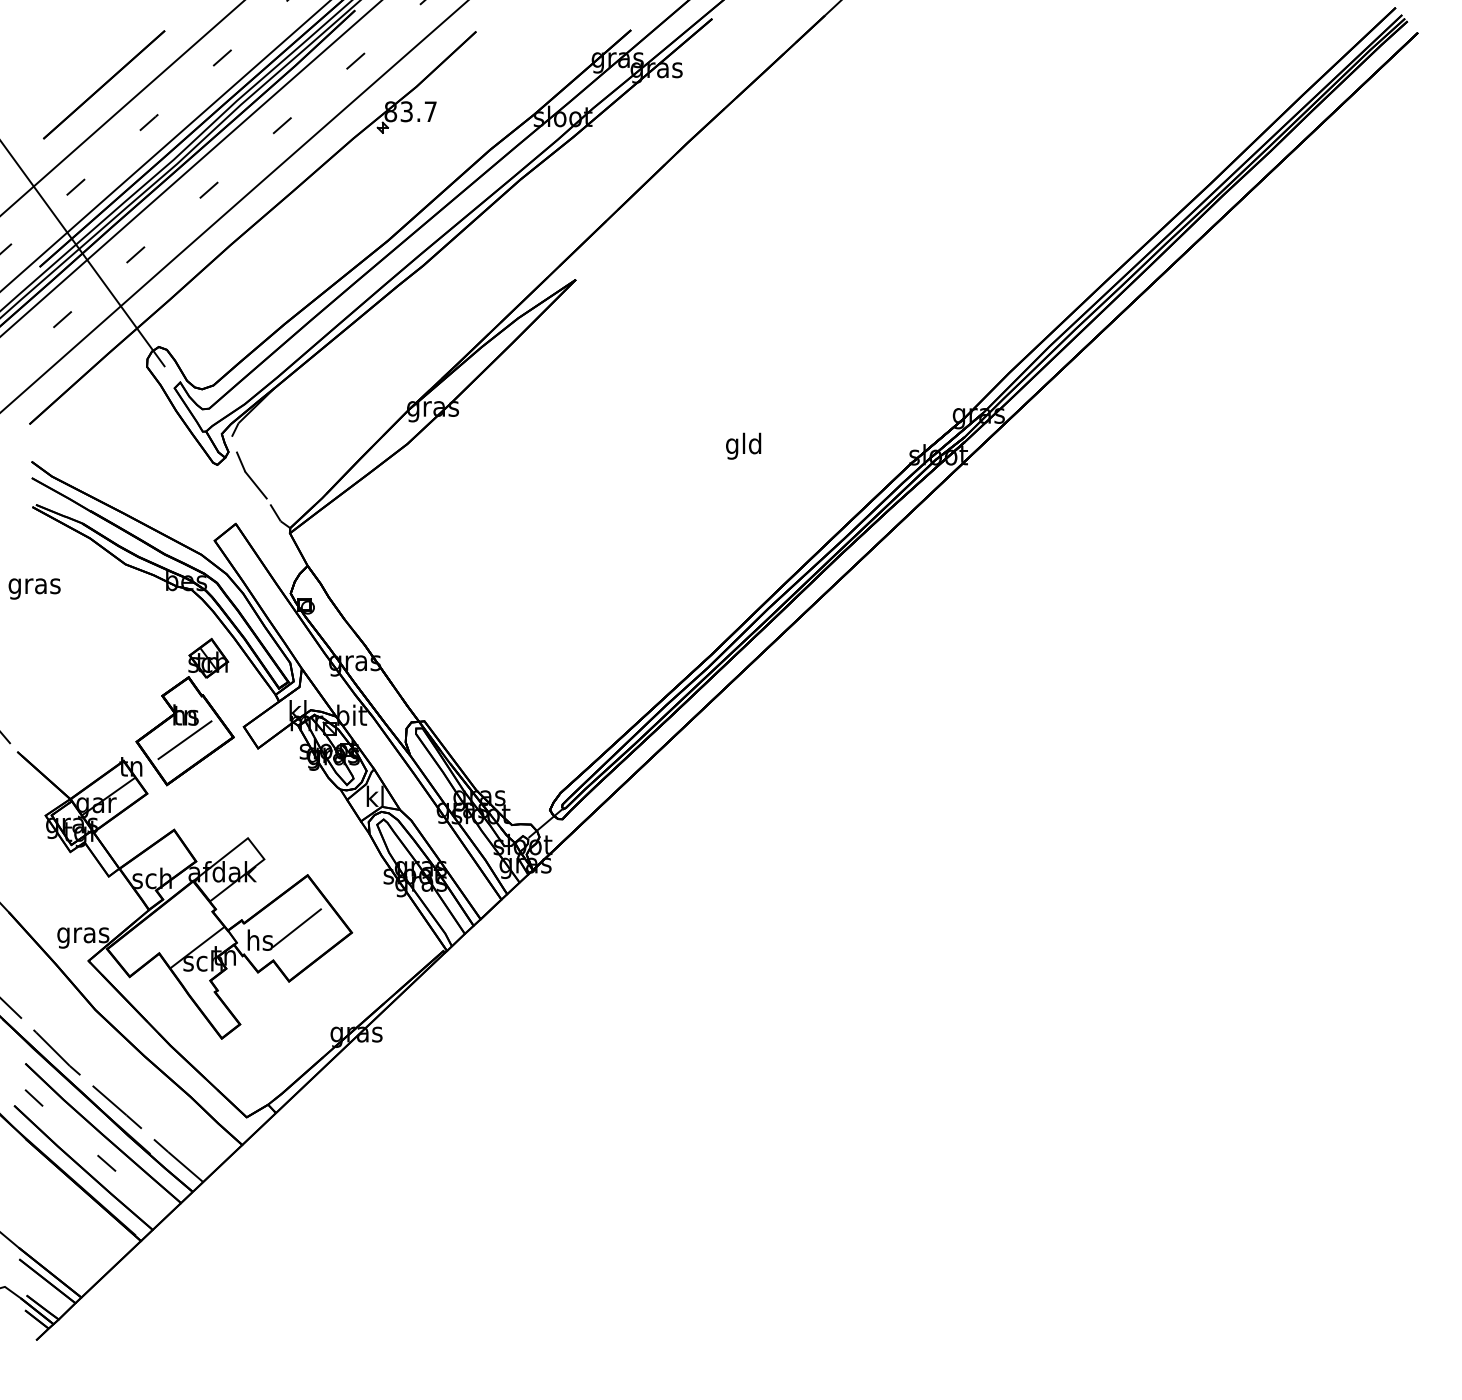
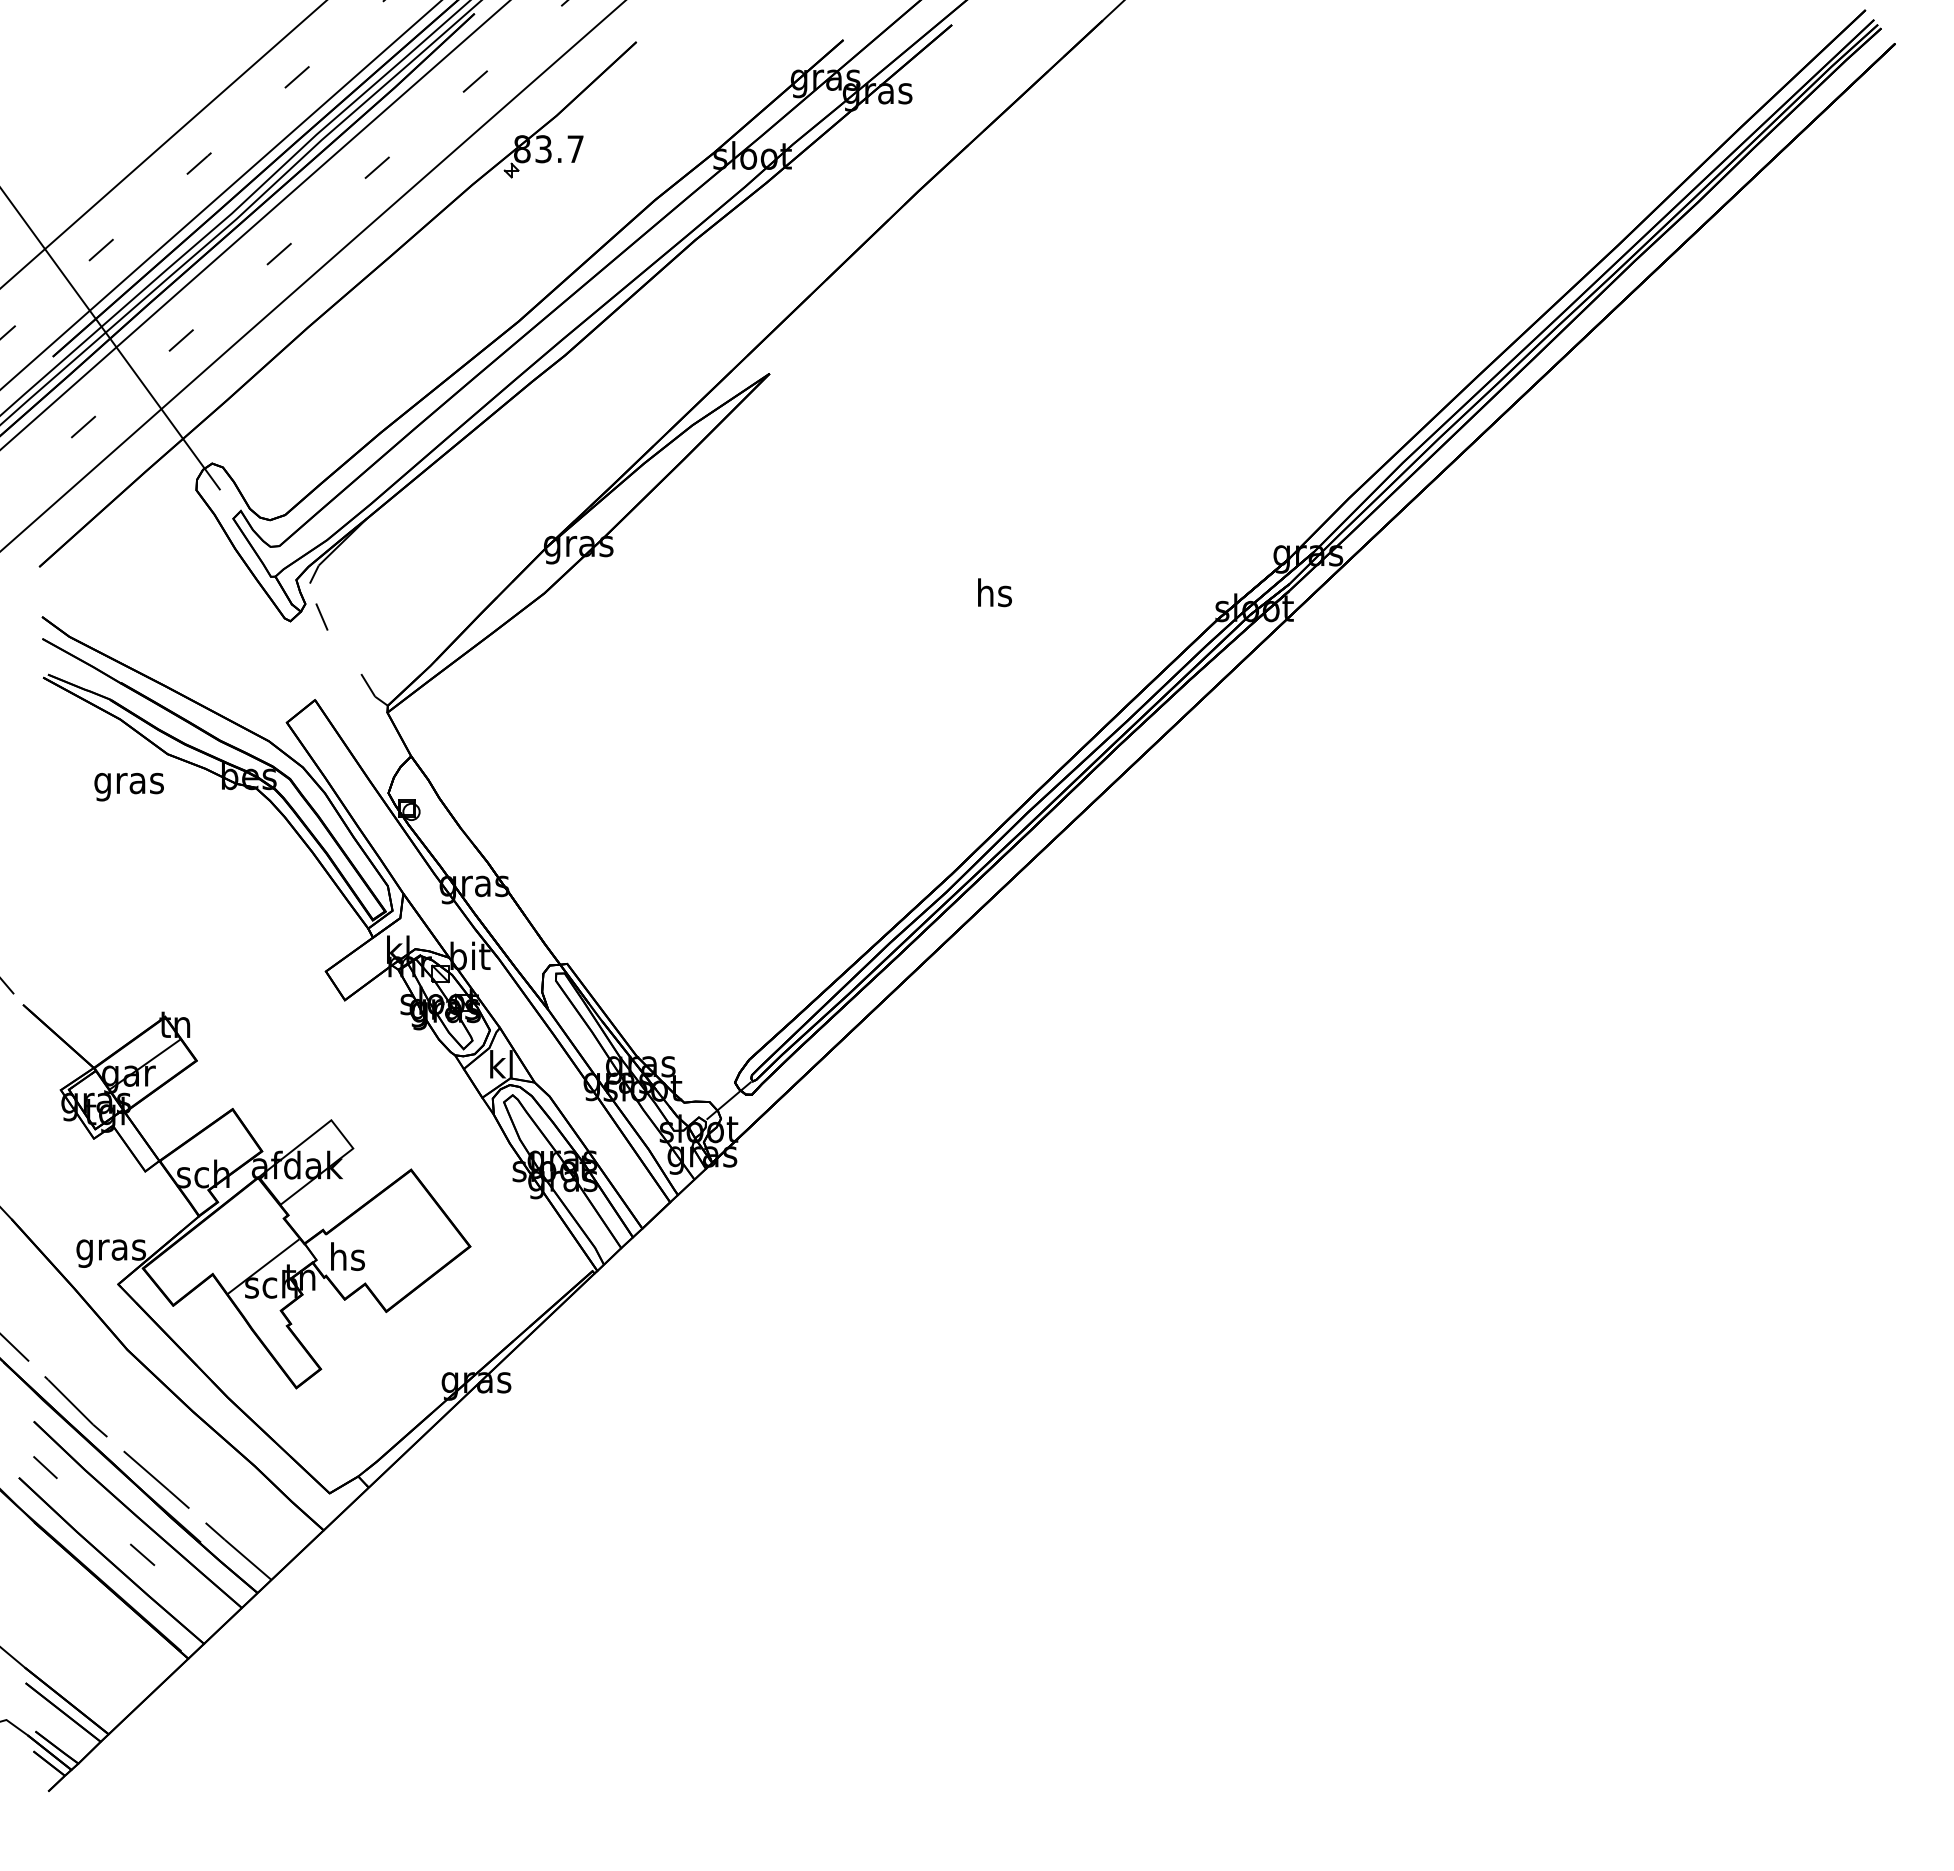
line: (103, 85) -> (138, 113), removed
text: (743, 446) -> (993, 596), gld -> hs
line: (255, 485) -> (341, 648), removed
text: (34, 589) -> (128, 787), moved
part: (185, 711) -> (247, 951), removed
line: (296, 928) -> (396, 1240), removed

